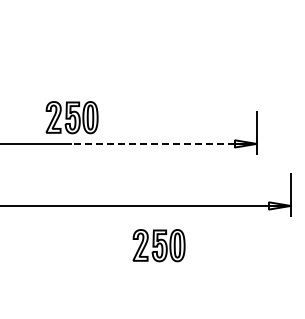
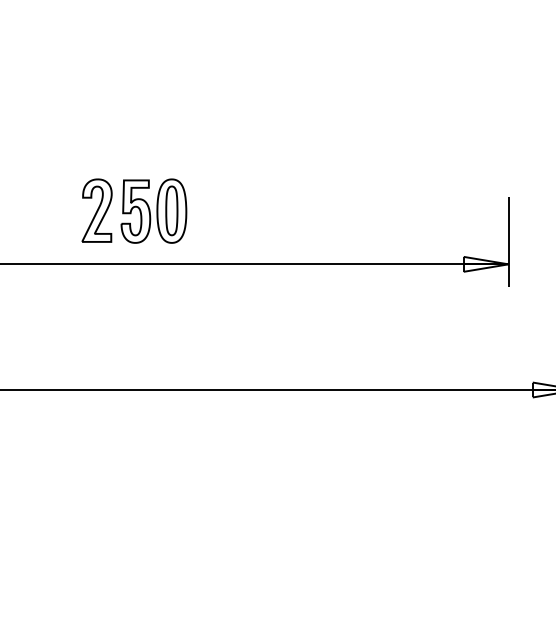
line: (164, 143) -> (321, 263), dashed -> solid
part: (158, 245) -> (309, 470), removed

